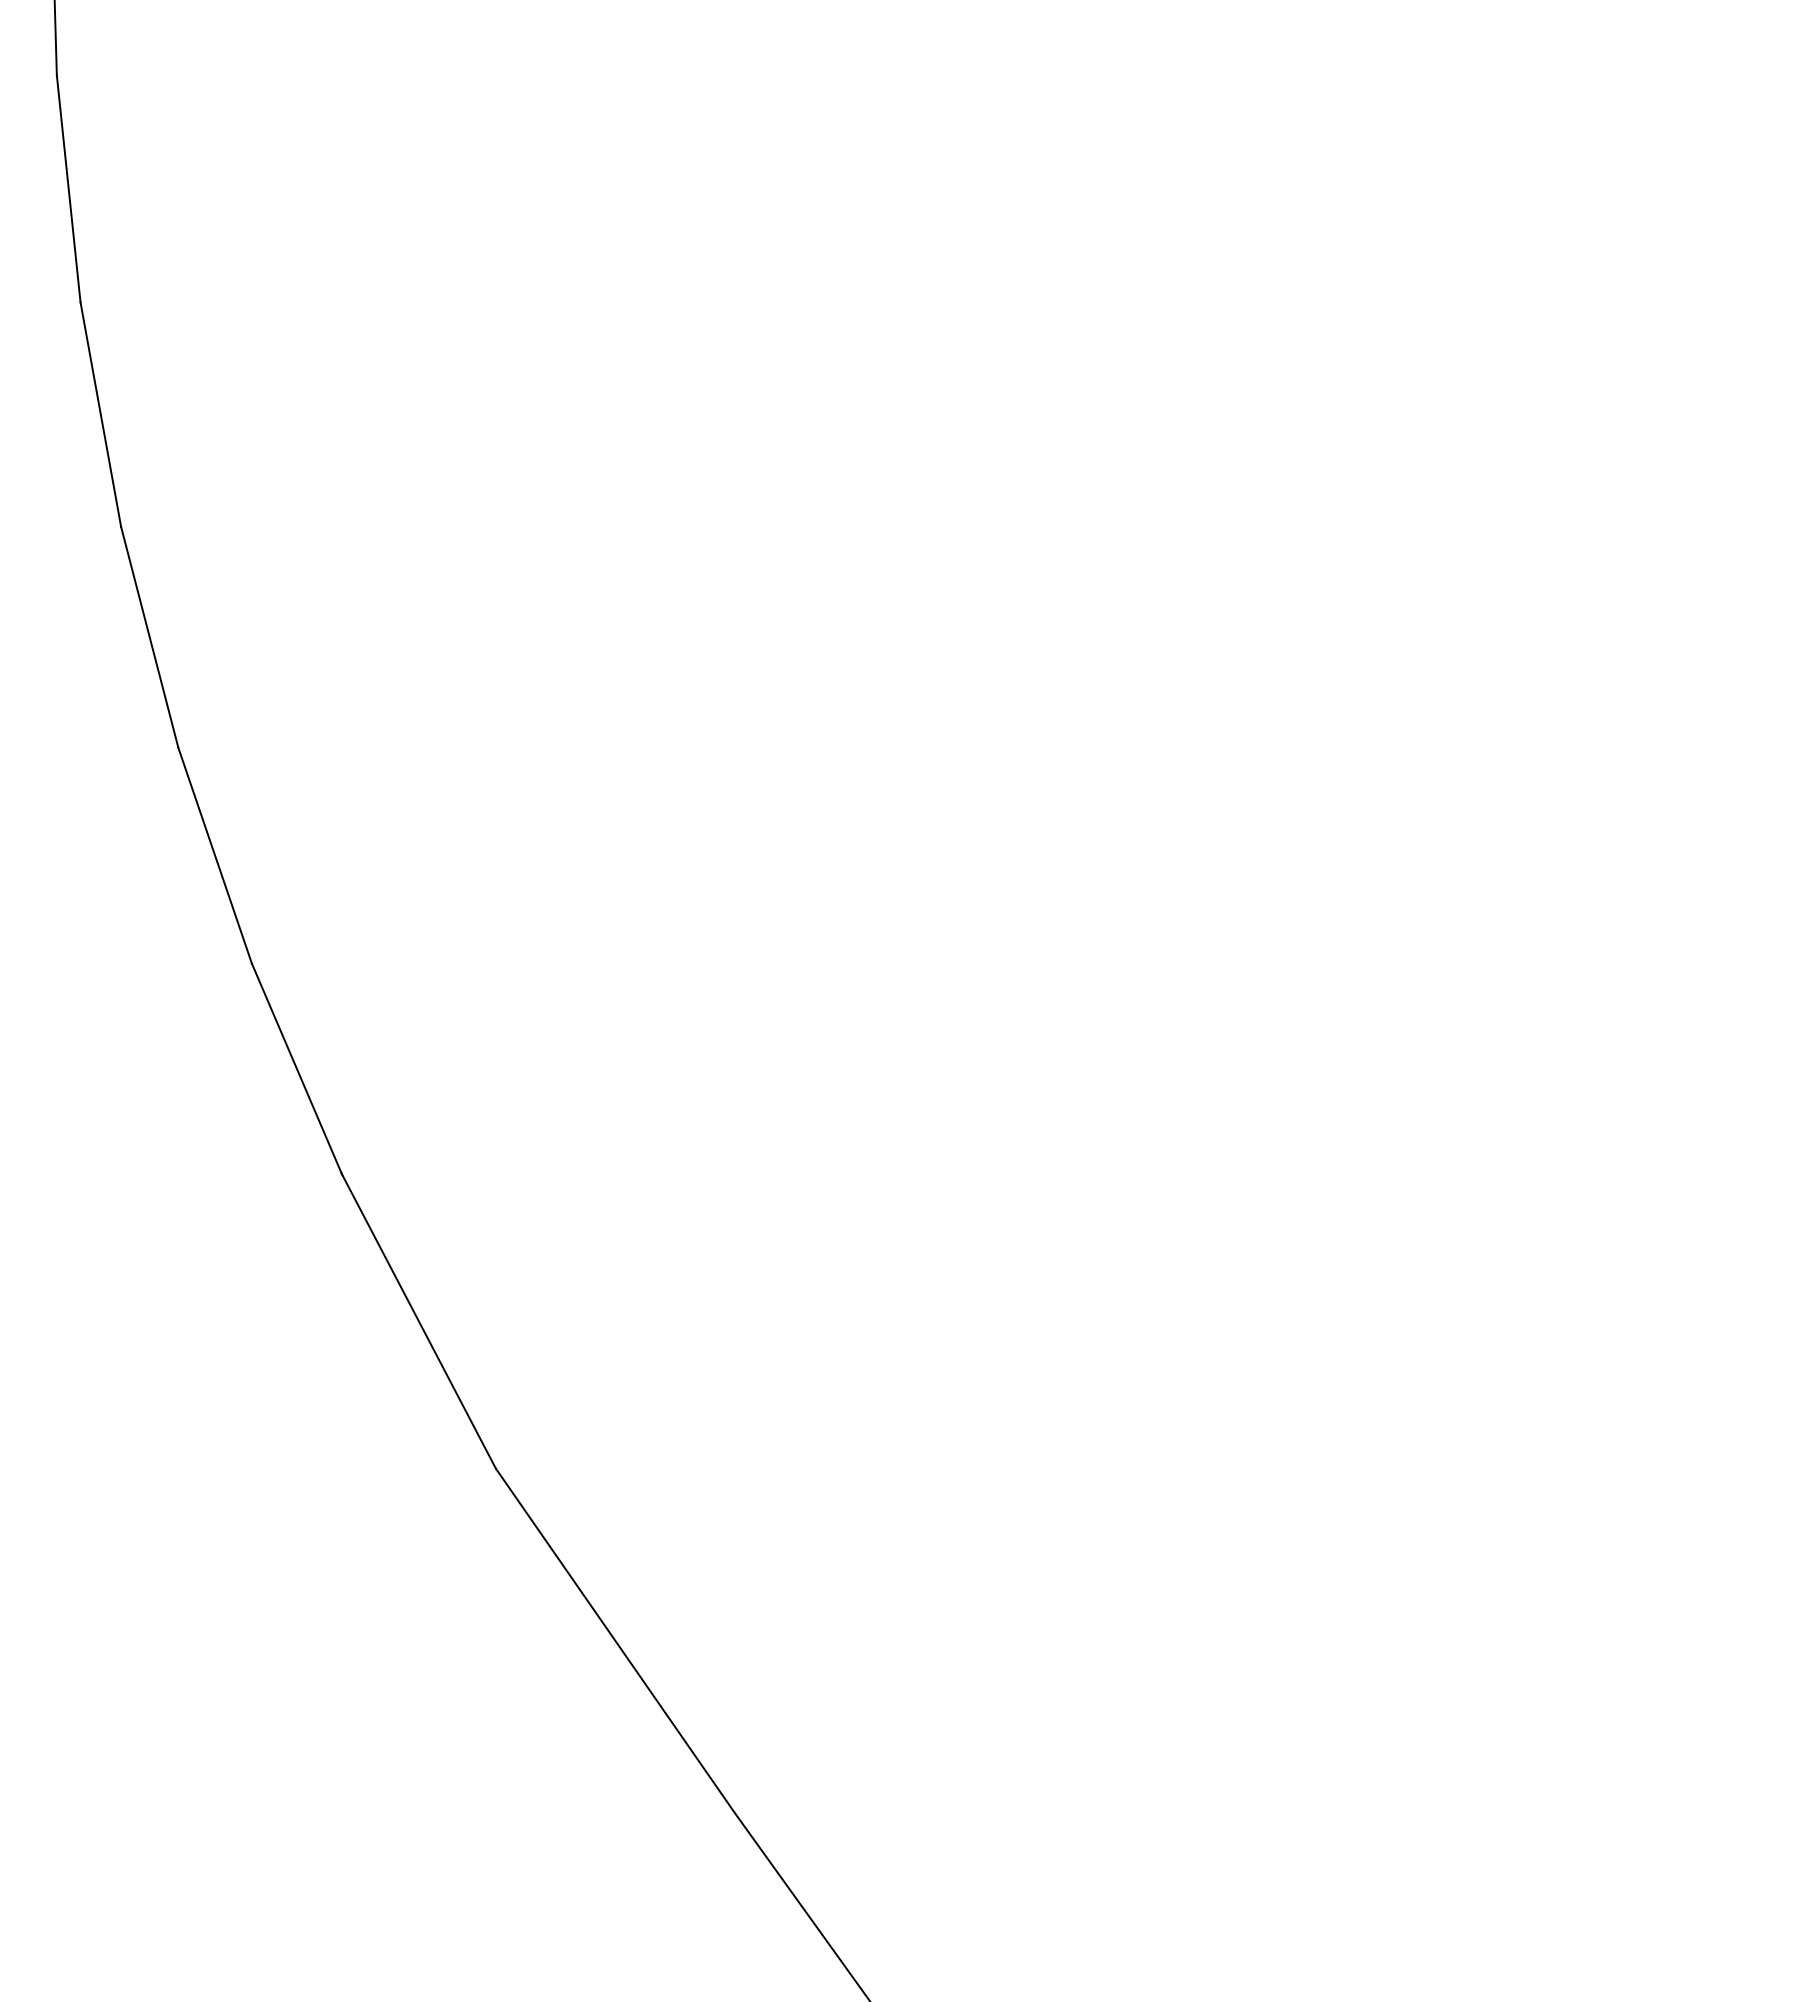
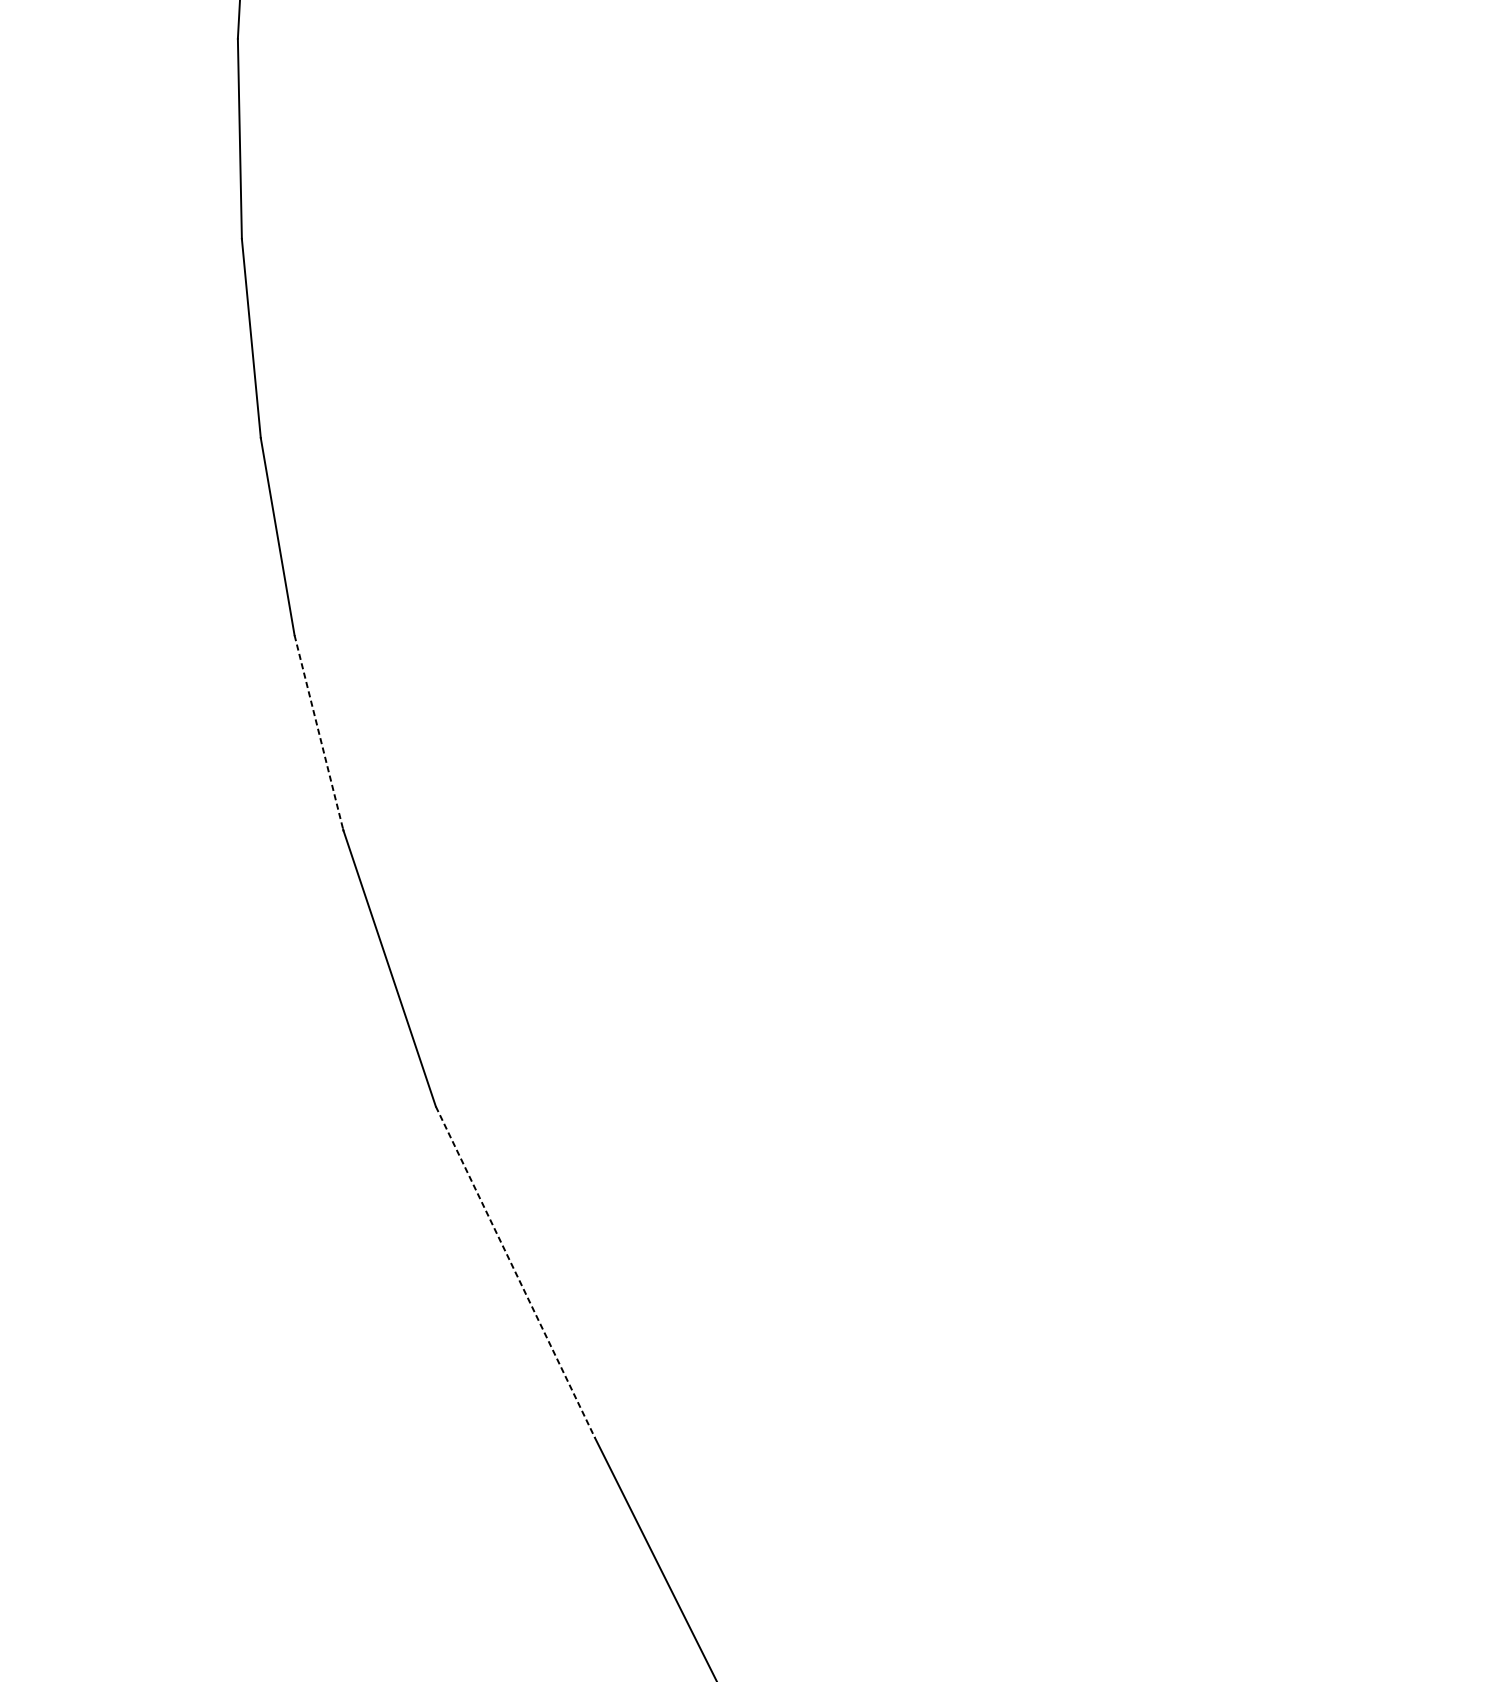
line: (296, 1068) -> (318, 732), solid -> dashed
line: (615, 1640) -> (515, 1271), solid -> dashed

